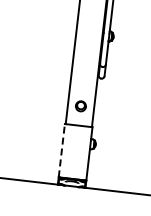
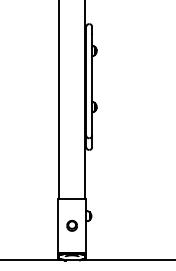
part: (80, 105) -> (71, 225), moved
line: (62, 151) -> (58, 226), dashed -> solid

